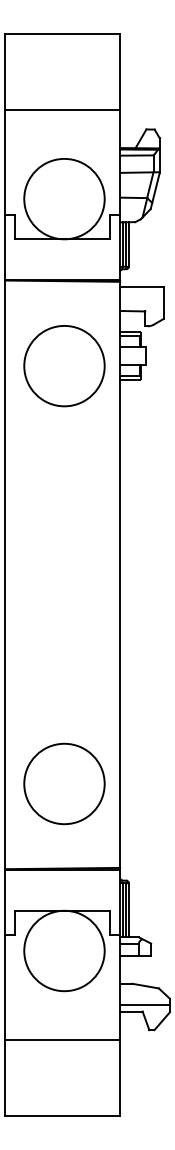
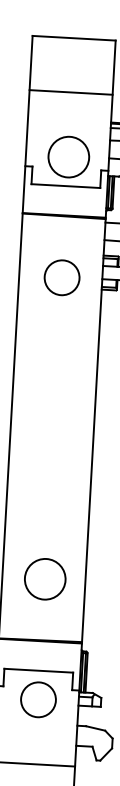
circle: (64, 198) -> (68, 156), size x0.7
circle: (64, 366) -> (62, 277), size x0.6
circle: (64, 783) -> (45, 578), size x0.7
circle: (64, 950) -> (38, 699), size x0.6
line: (144, 1005) -> (94, 742), removed

